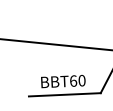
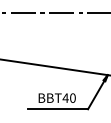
text: (73, 80) -> (65, 97), BBT60 -> BBT40

